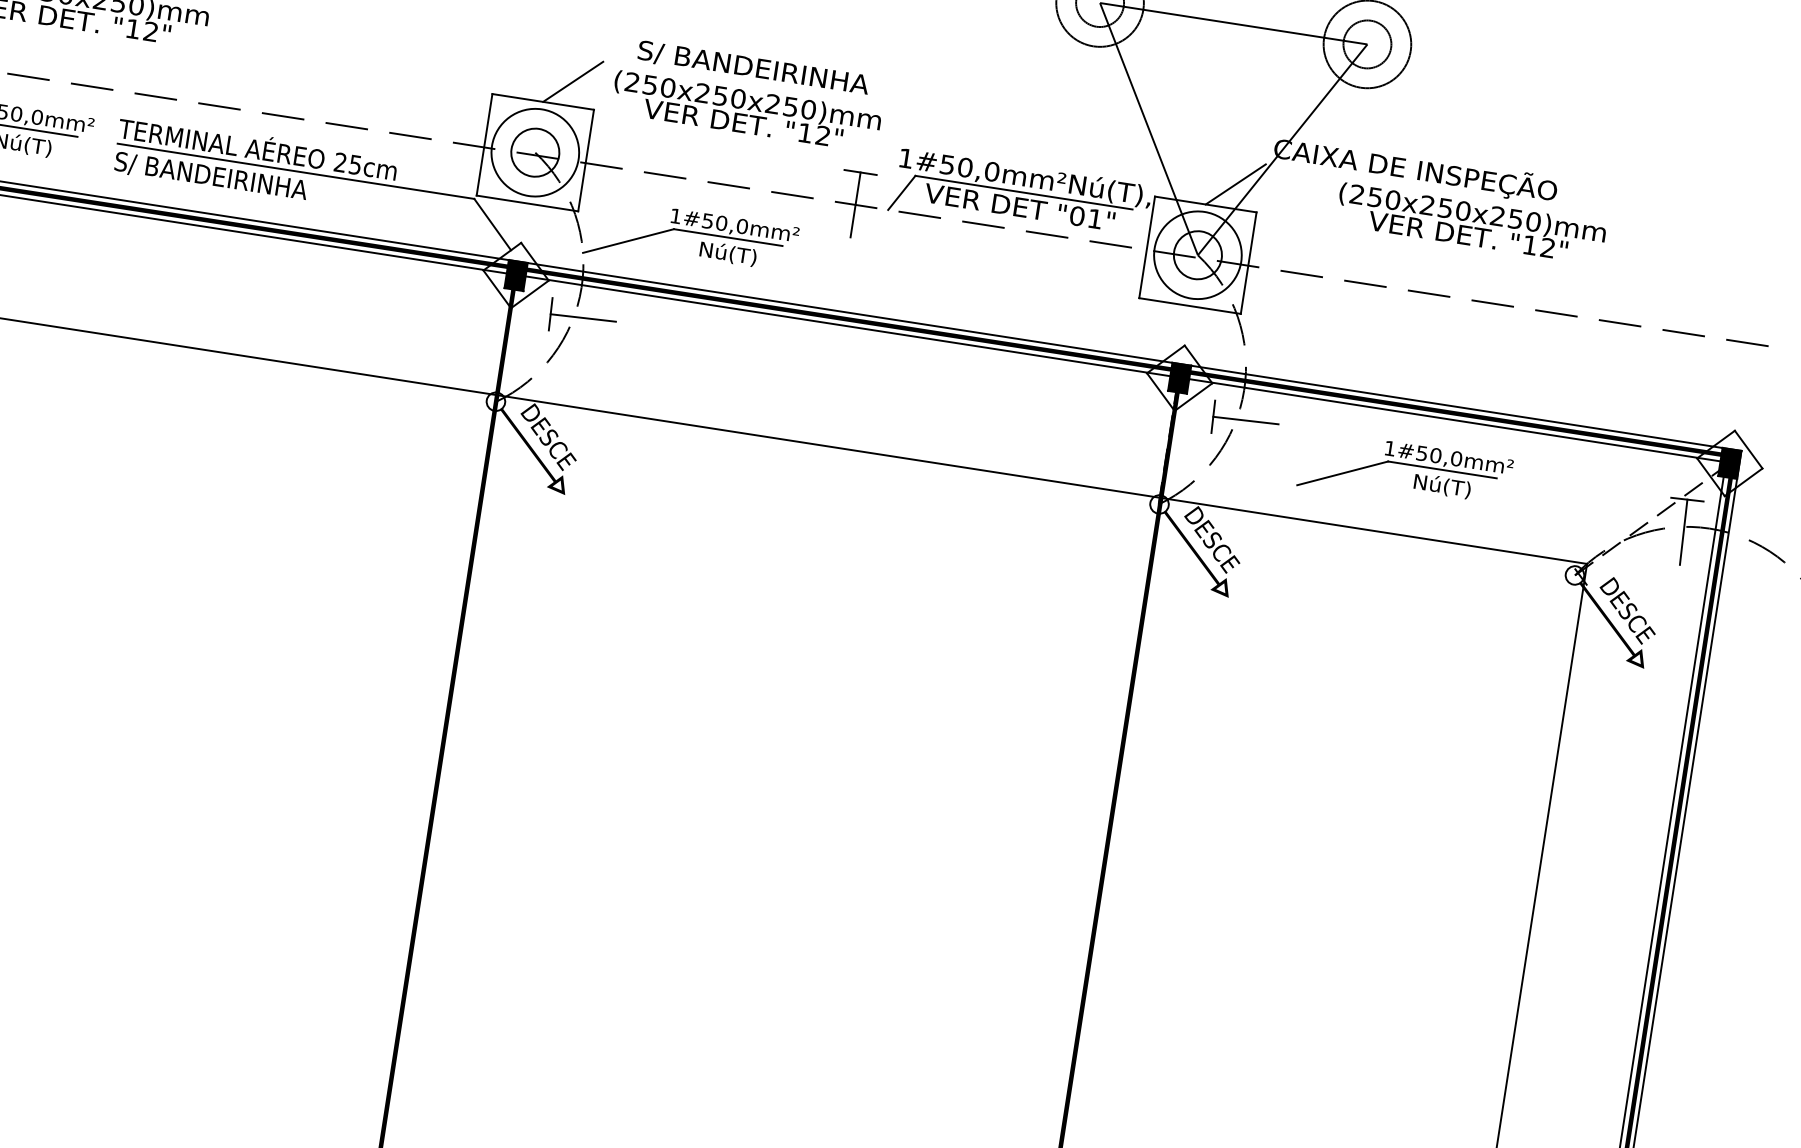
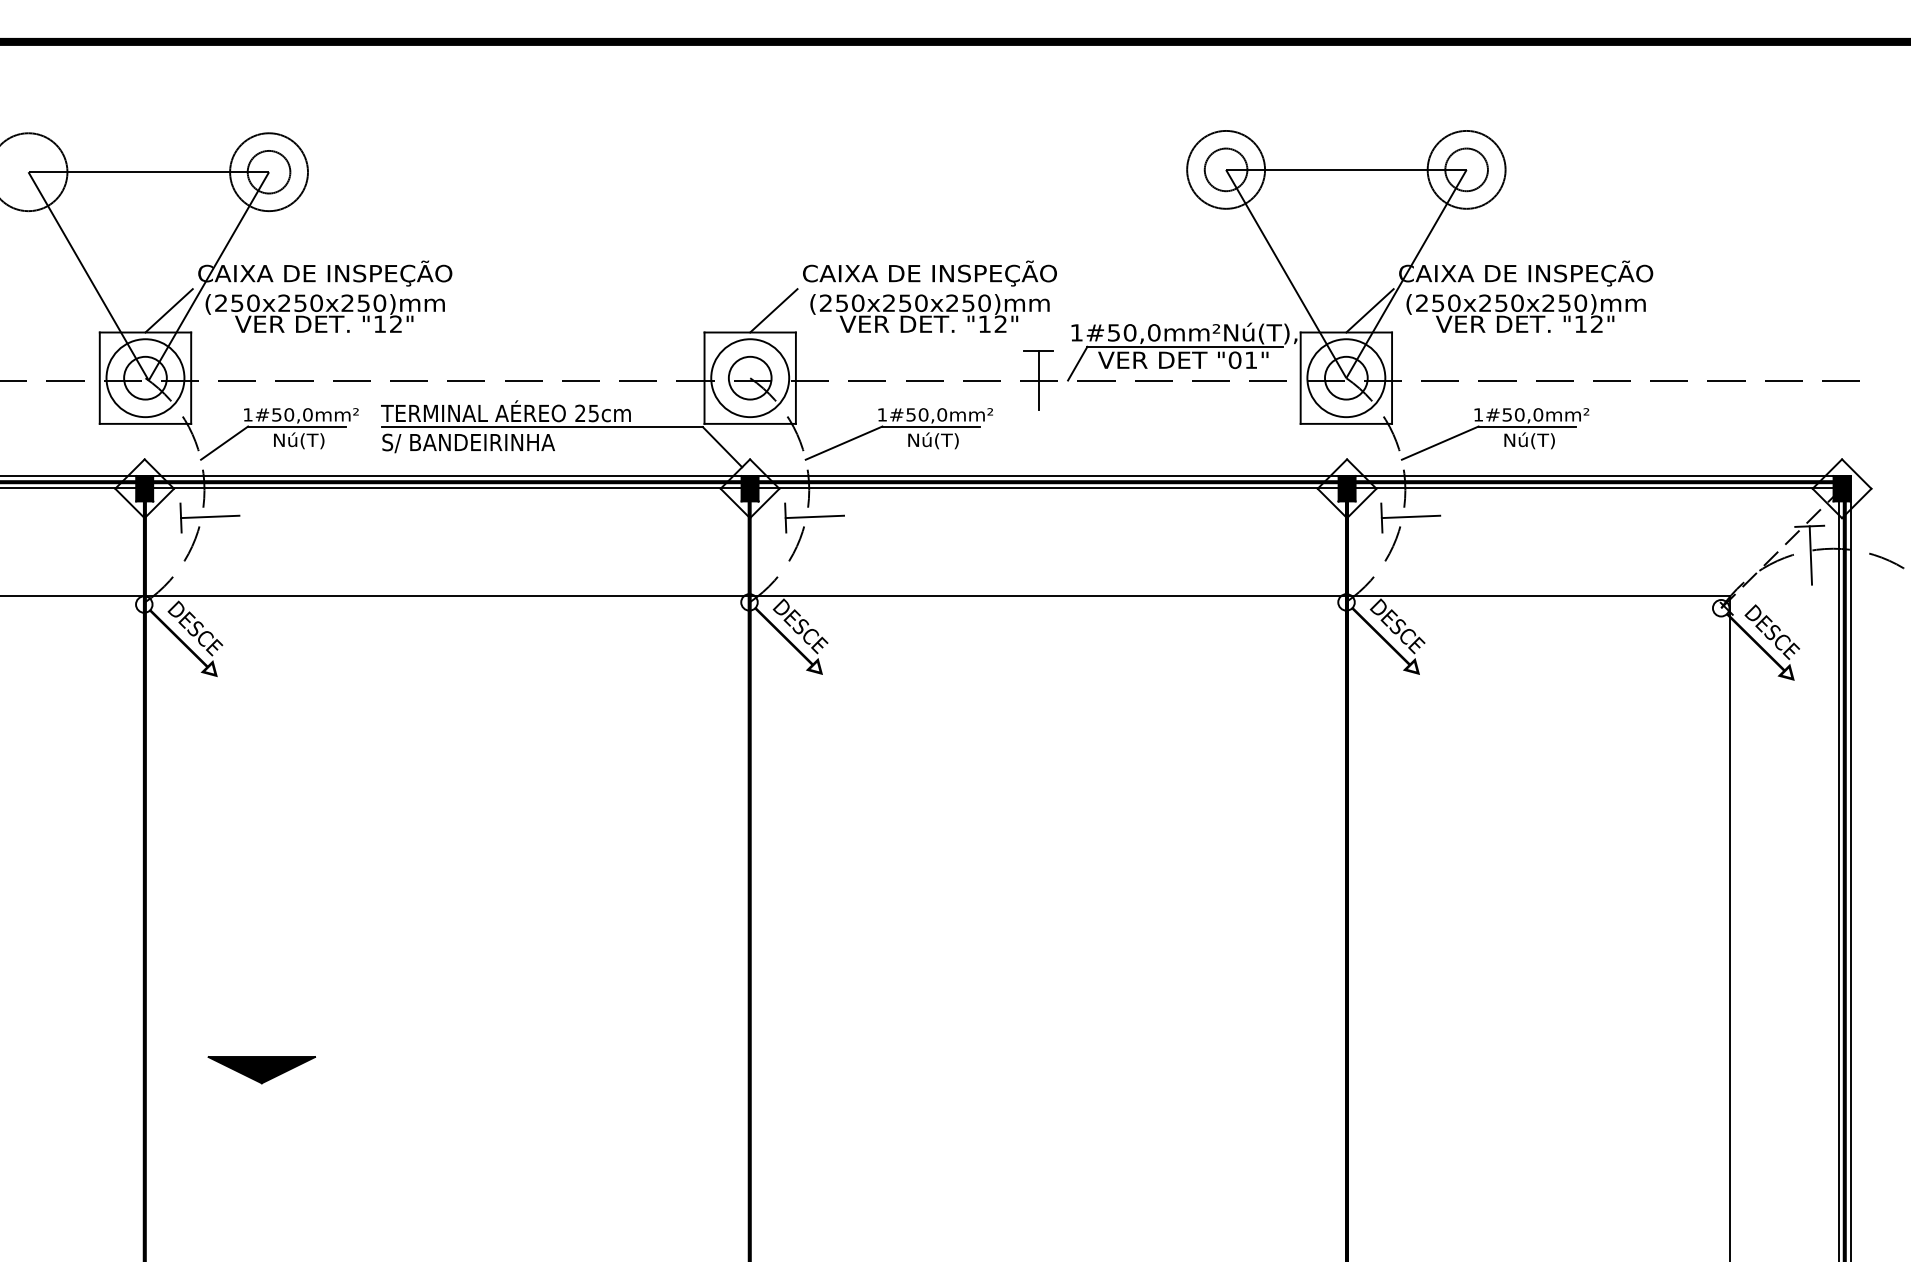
text: (752, 67) -> (929, 273), S/ BANDEIRINHA -> CAIXA DE INSPEÇÃO
text: (1470, 223) -> (1525, 313), moved
part: (1405, 465) -> (1494, 427), moved

